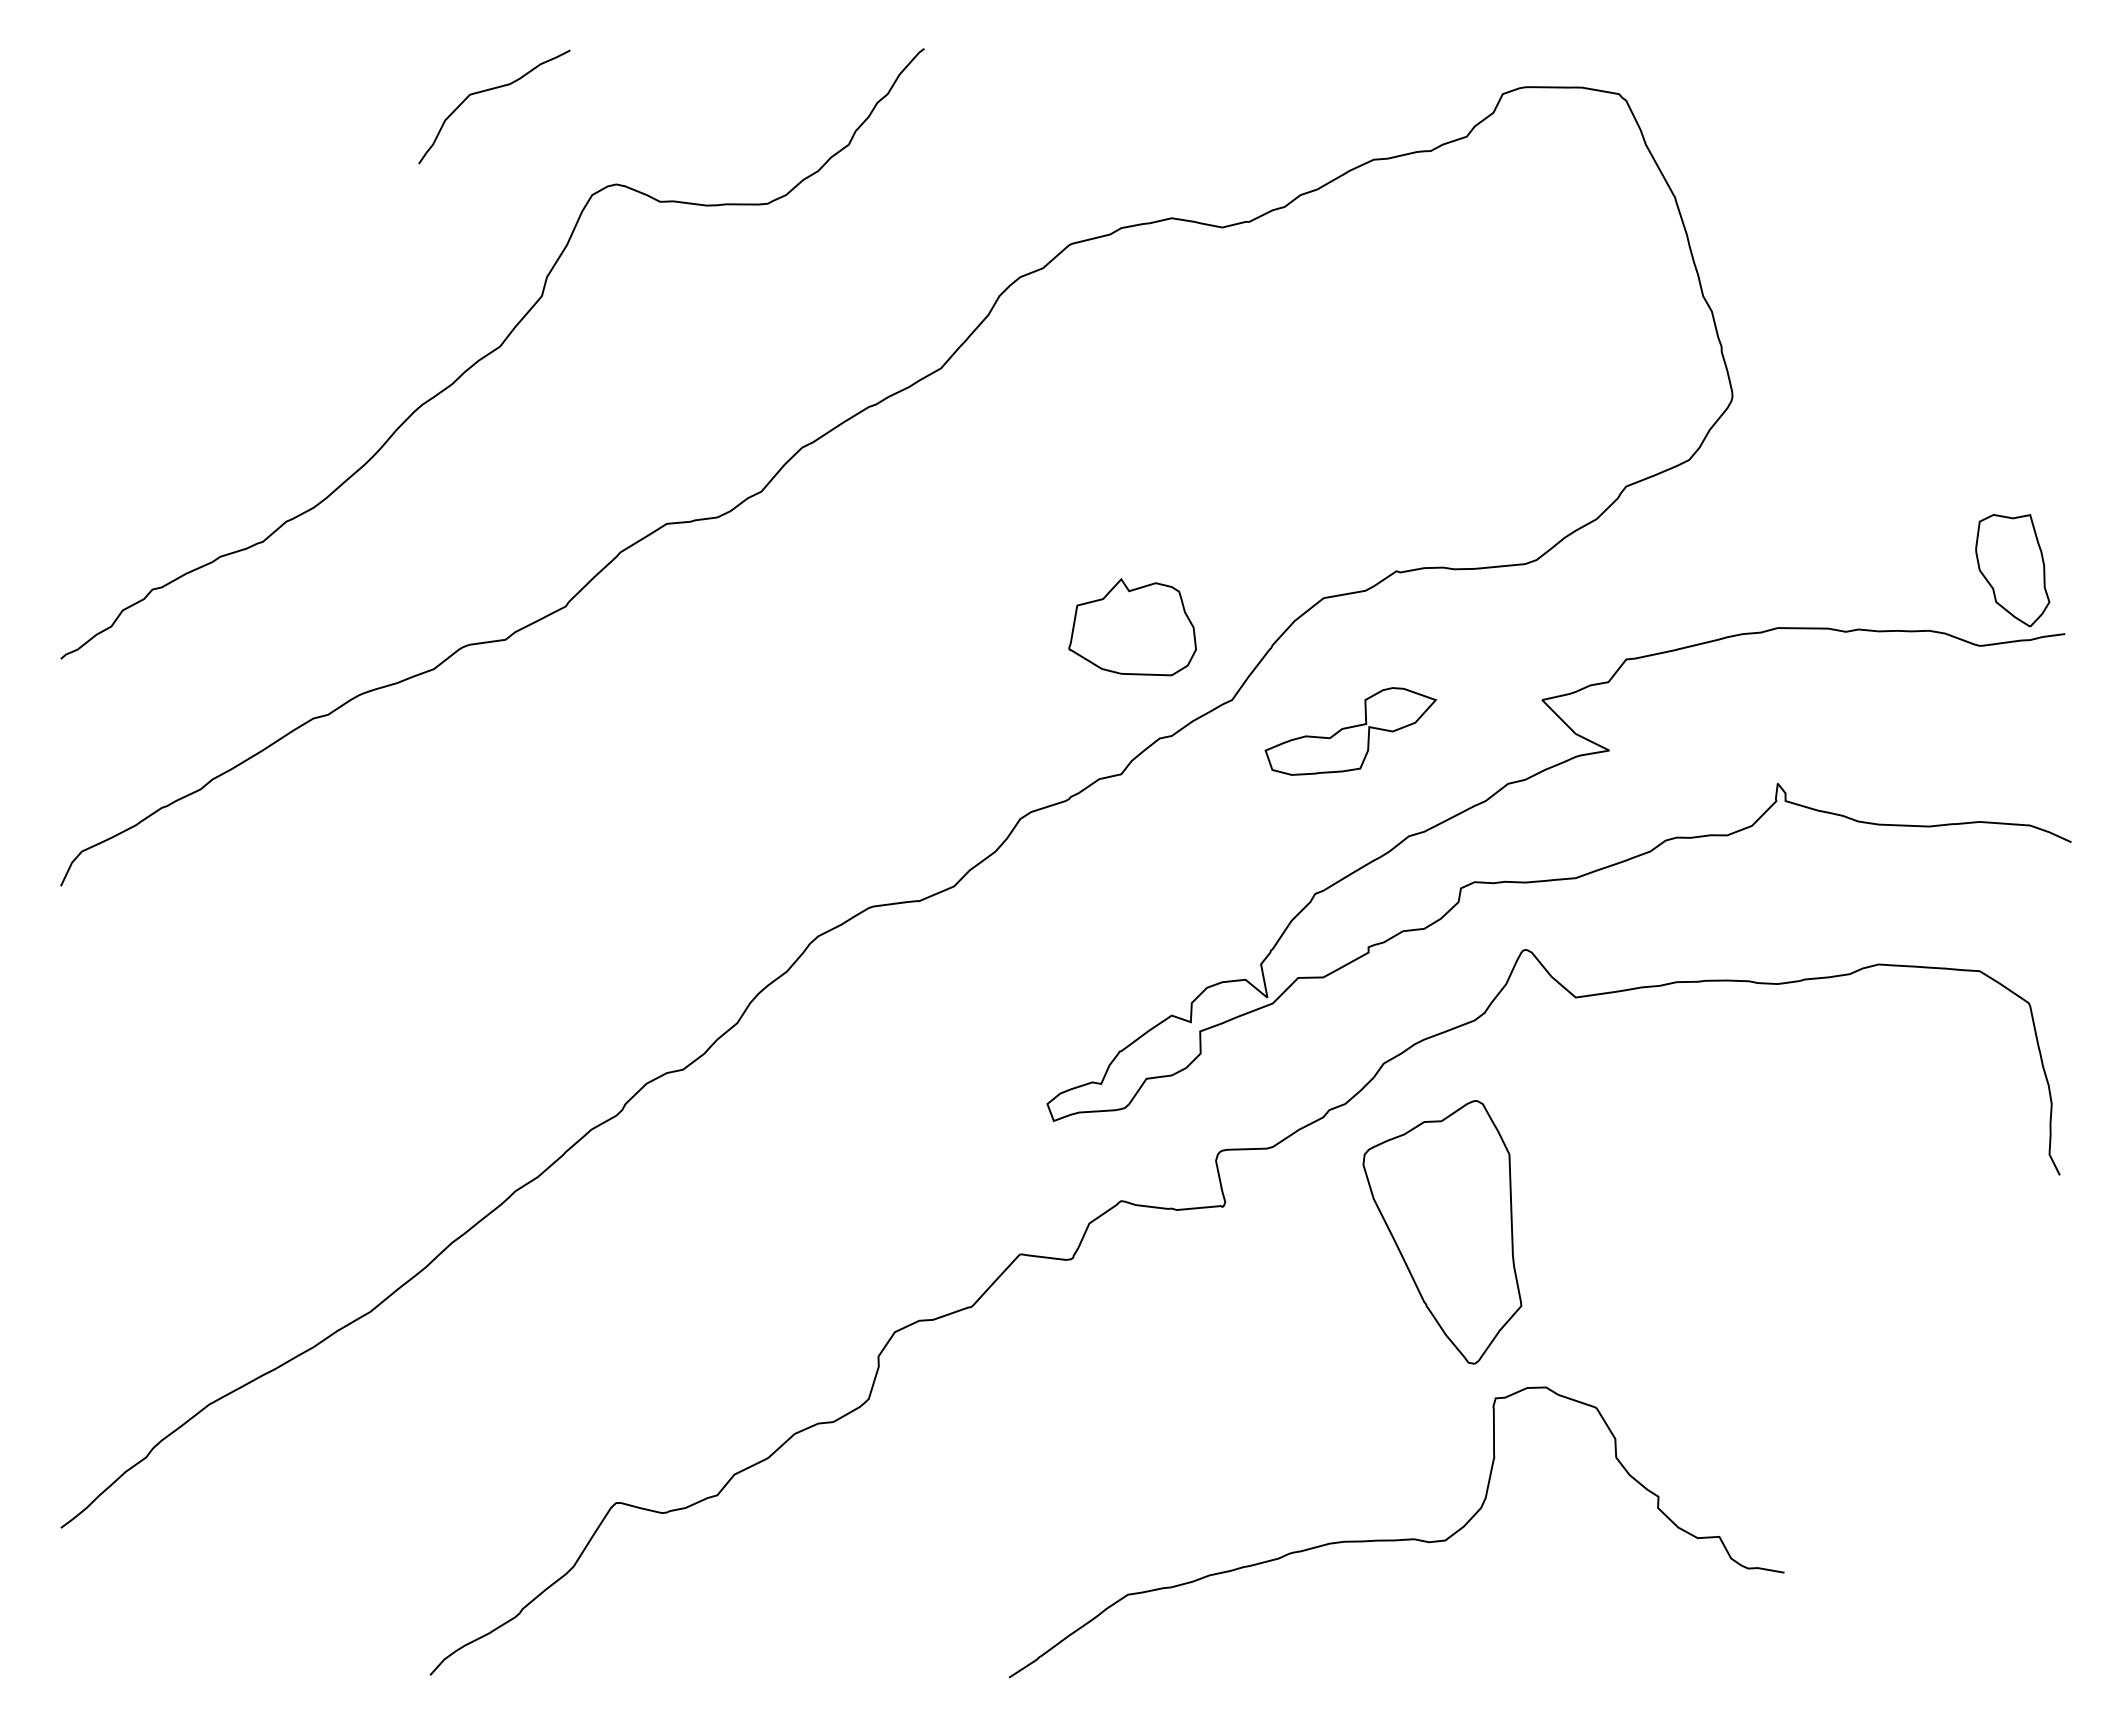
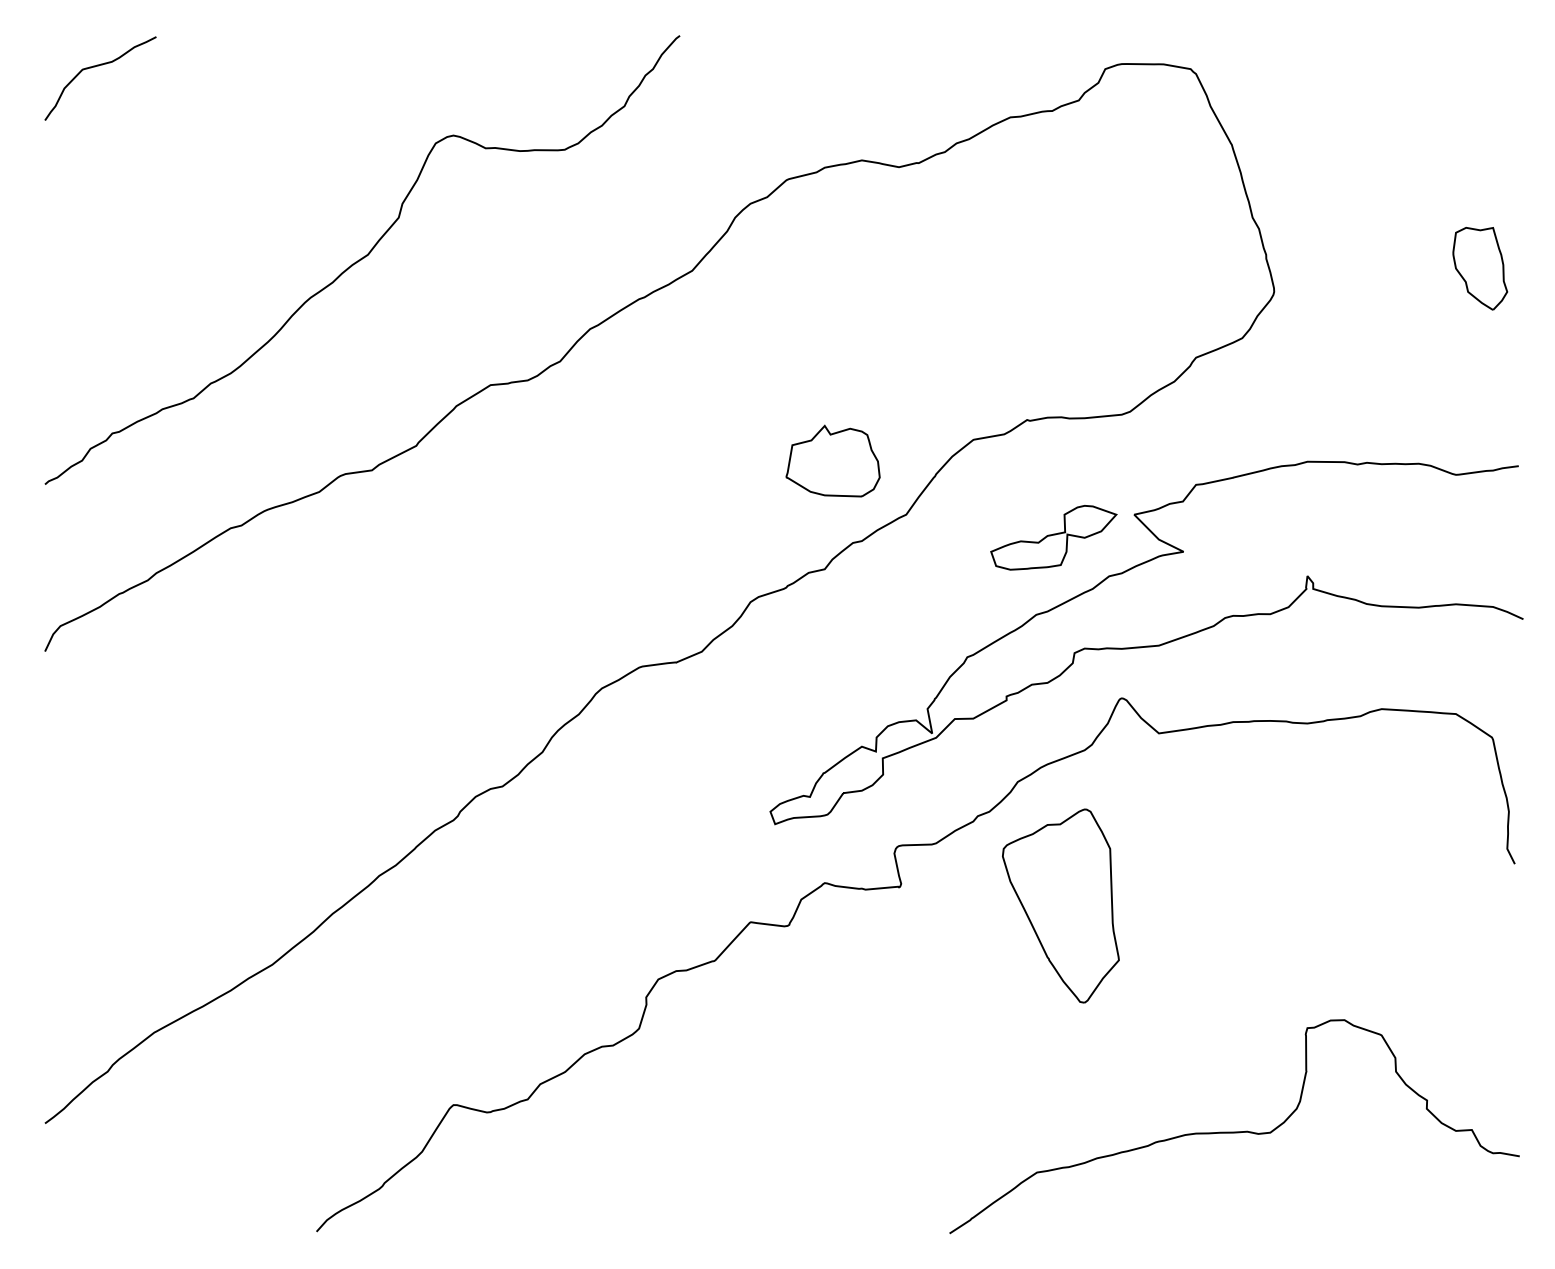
curve: (490, 90) -> (97, 66), moved
part: (2012, 570) -> (1480, 268), moved
part: (1350, 731) -> (1053, 537), moved
curve: (1396, 1539) -> (1234, 1131), moved

